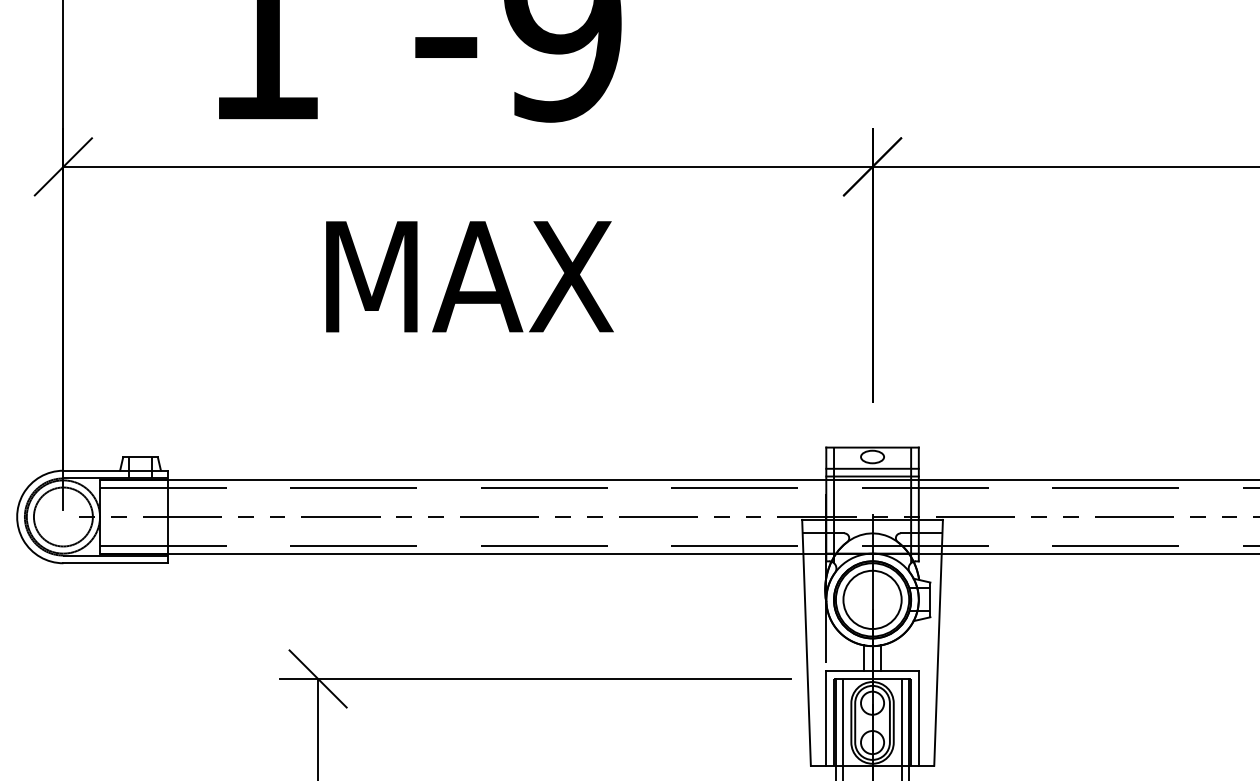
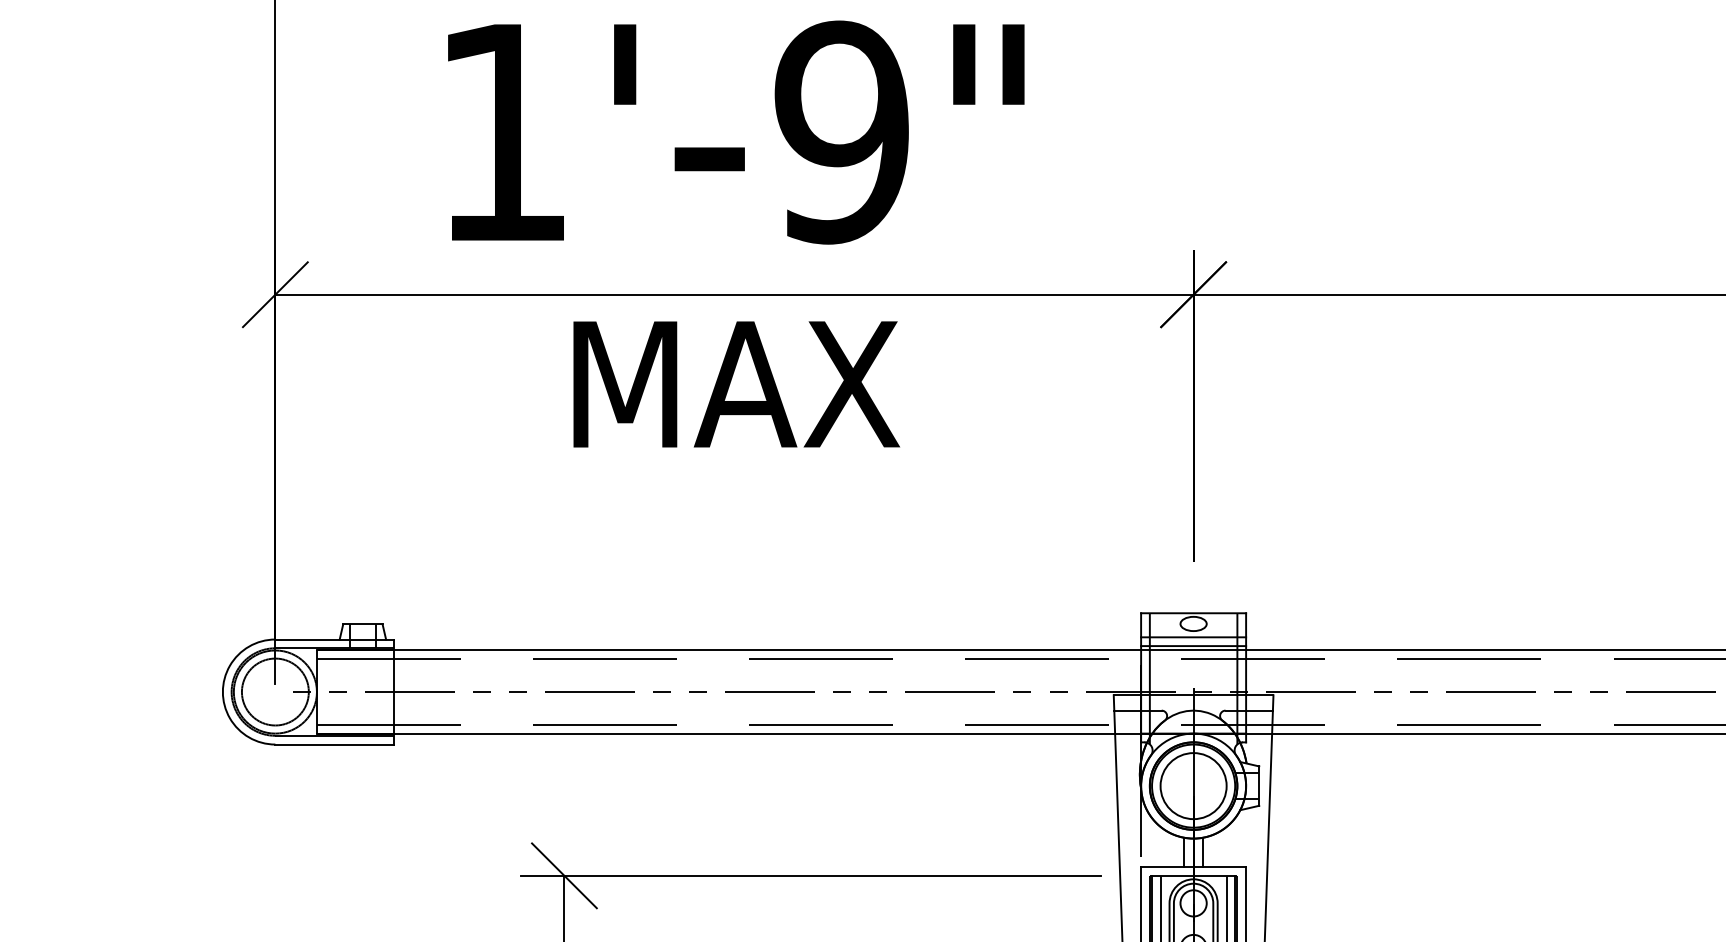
text: (469, 276) -> (736, 384), moved

